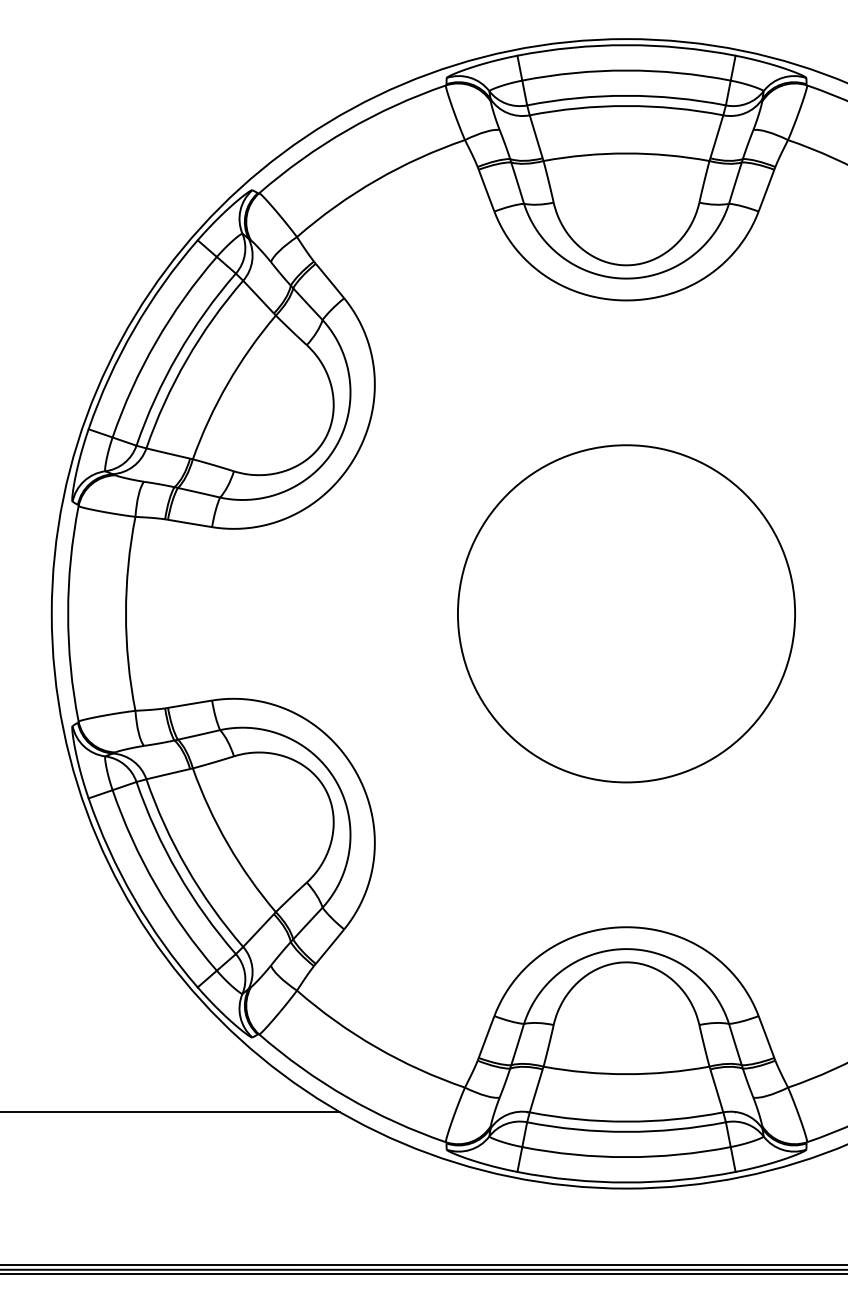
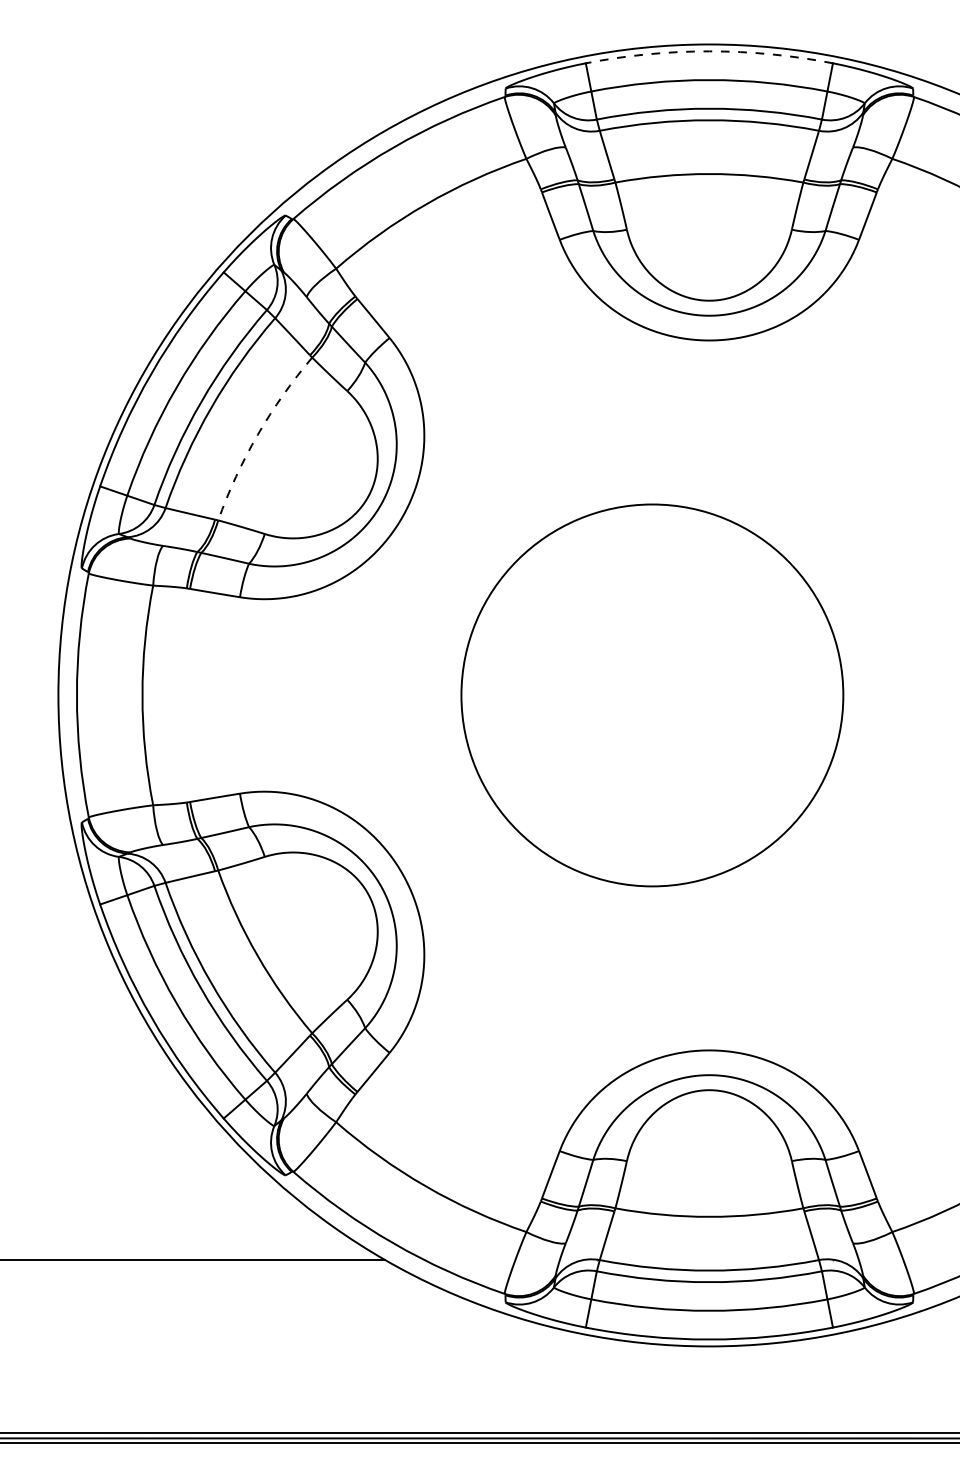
arc: (626, 45) -> (709, 51), solid -> dashed
arc: (227, 383) -> (257, 434), solid -> dashed
circle: (626, 613) -> (652, 695), moved

